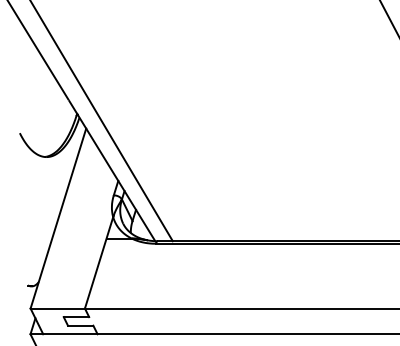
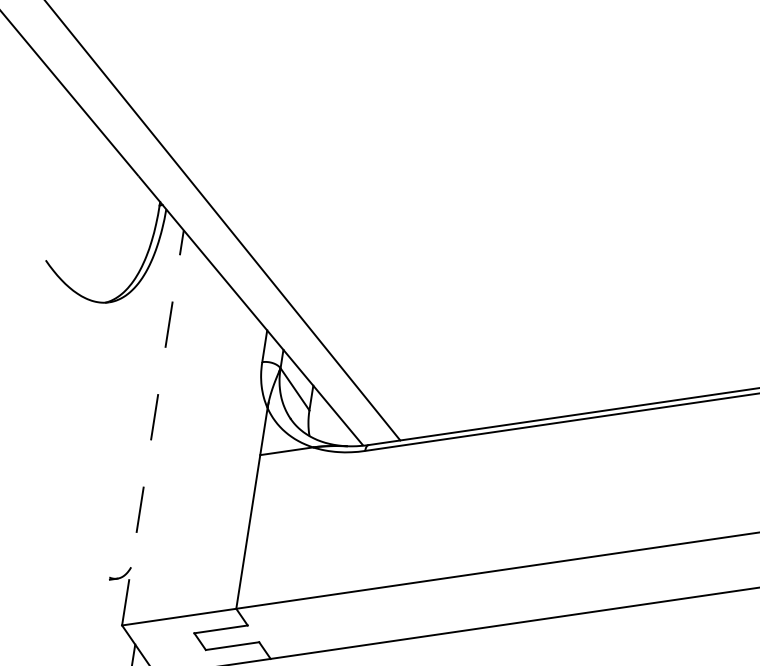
line: (58, 218) -> (153, 427), solid -> dashed

